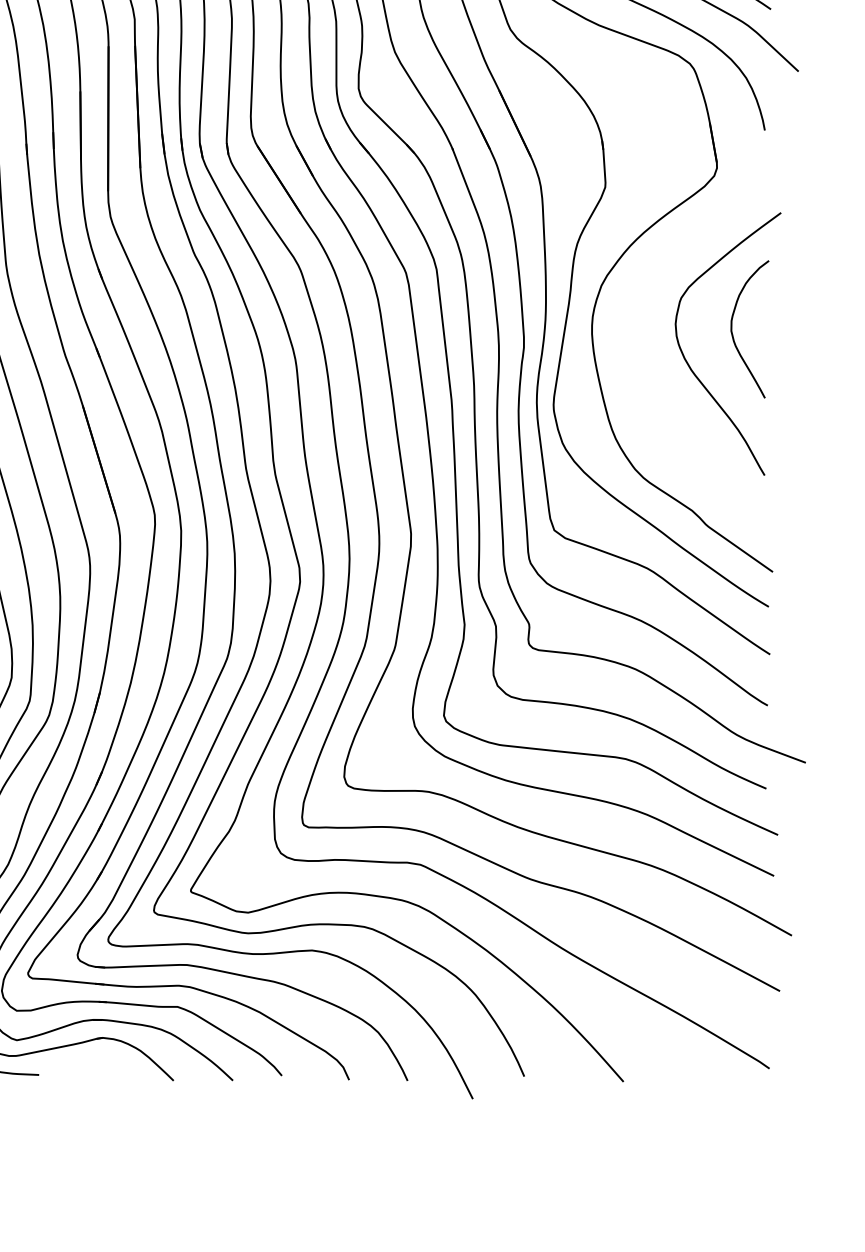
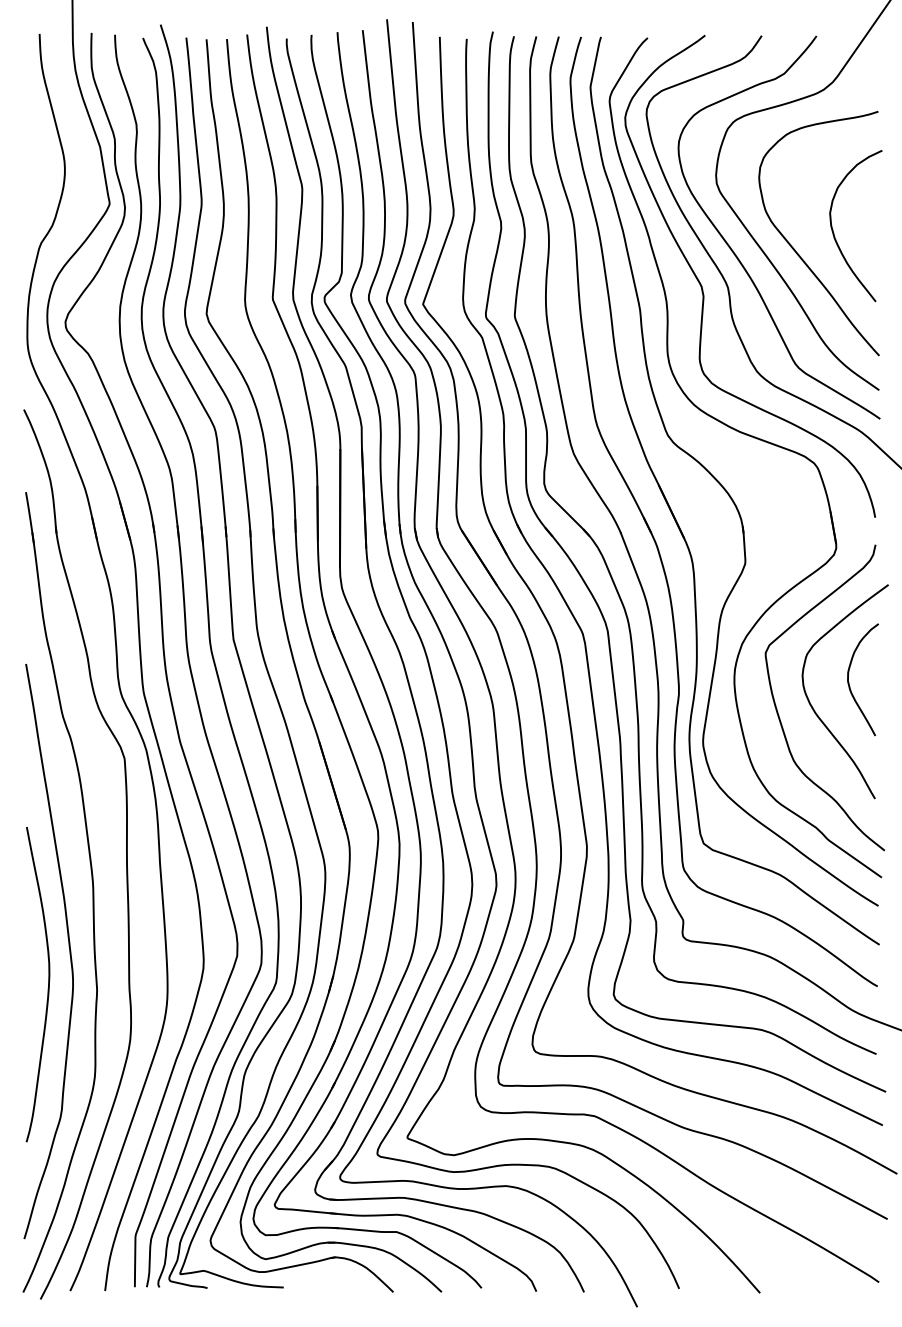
curve: (644, 364) -> (777, 708), added

